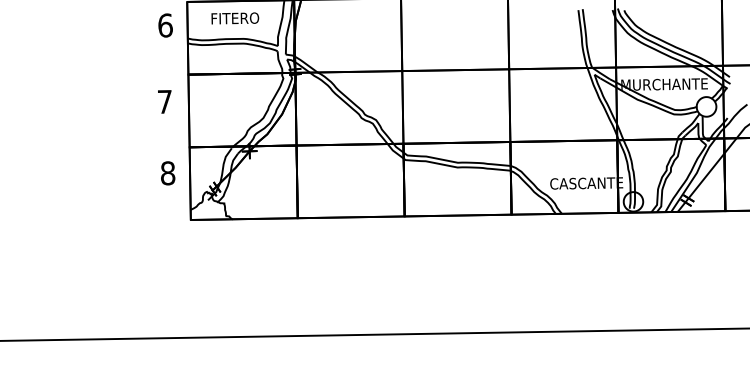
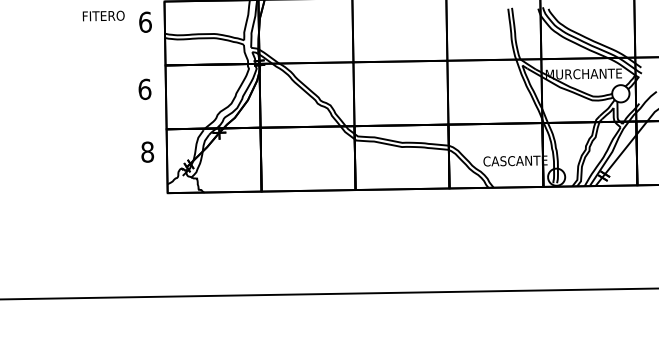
text: (235, 17) -> (103, 15), moved
text: (164, 102) -> (144, 89), 7 -> 6

